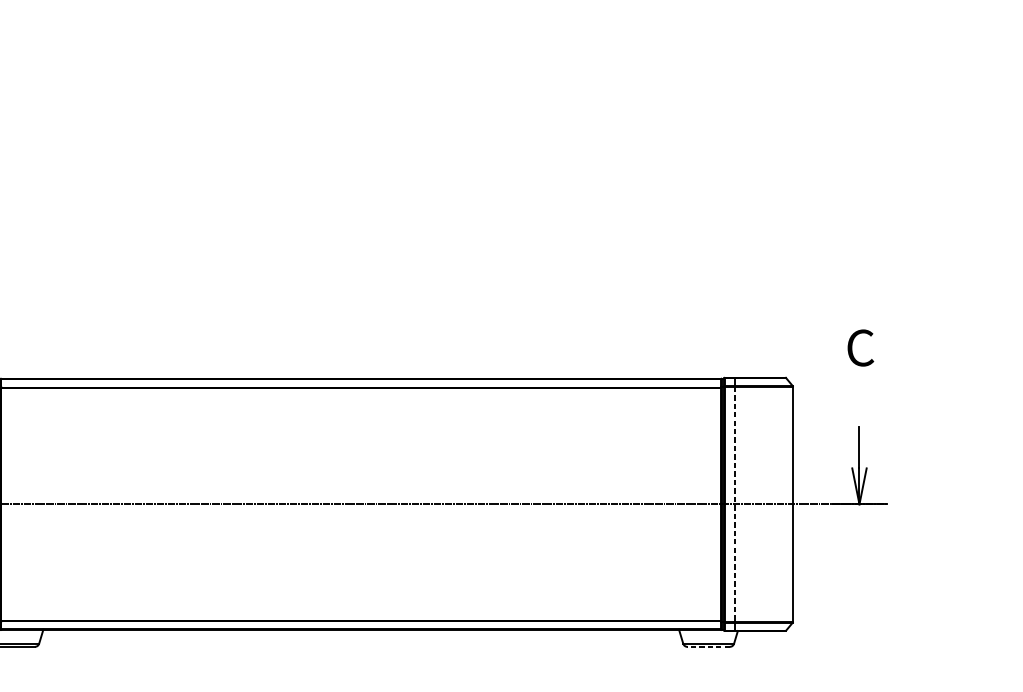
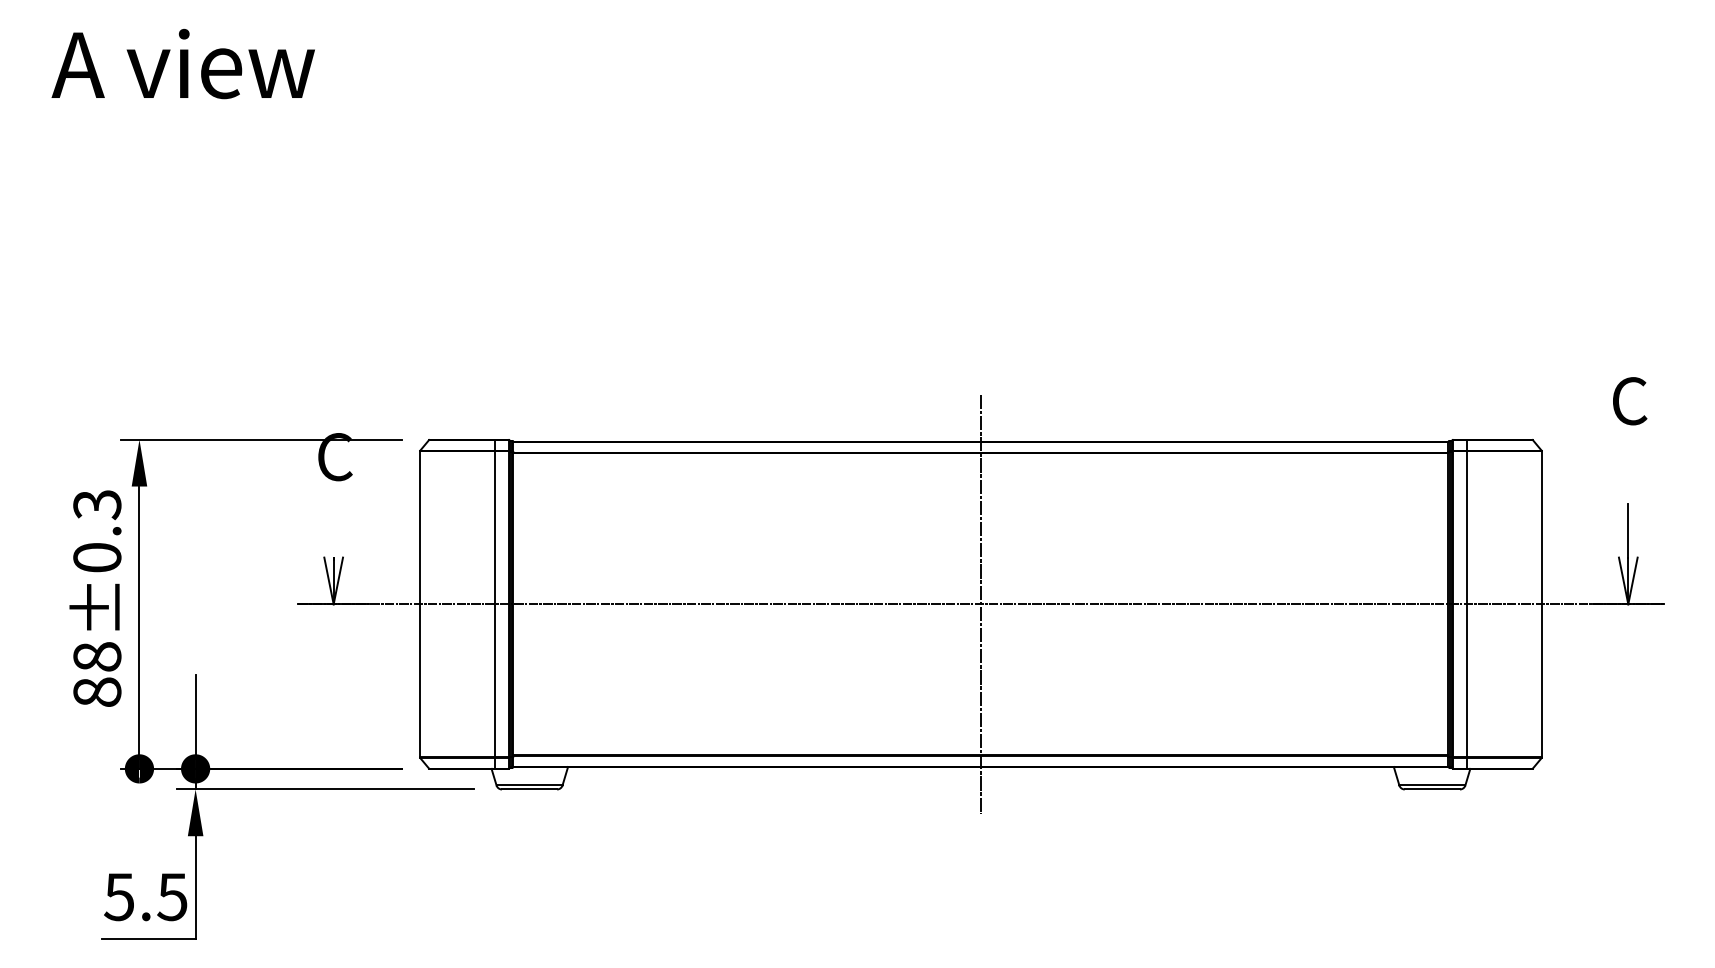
line: (360, 503) -> (980, 603), added
line: (735, 504) -> (1467, 604), dashed -> solid
line: (708, 646) -> (1432, 789), dashed -> solid

